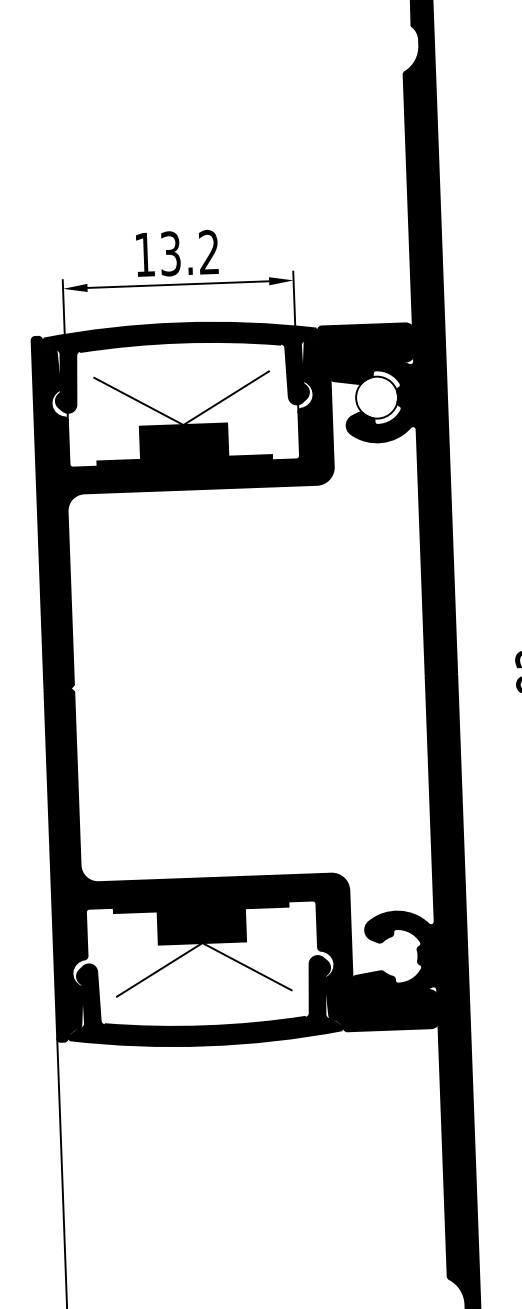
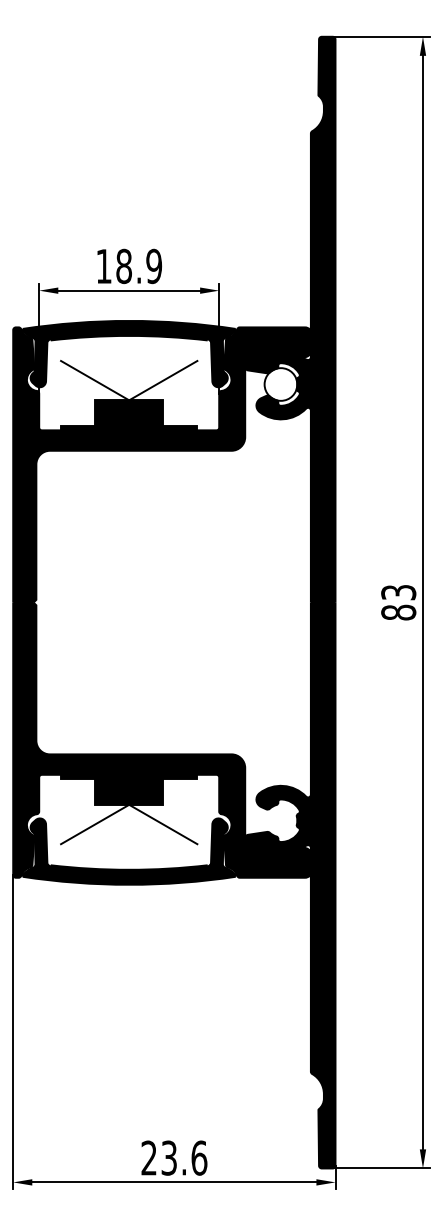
text: (190, 253) -> (139, 266), 13.2 -> 18.9

